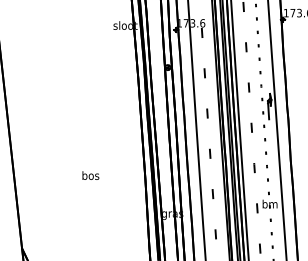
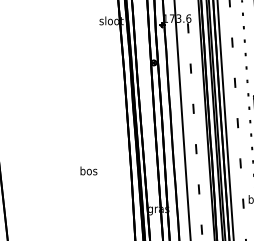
text: (90, 175) -> (88, 170), moved

